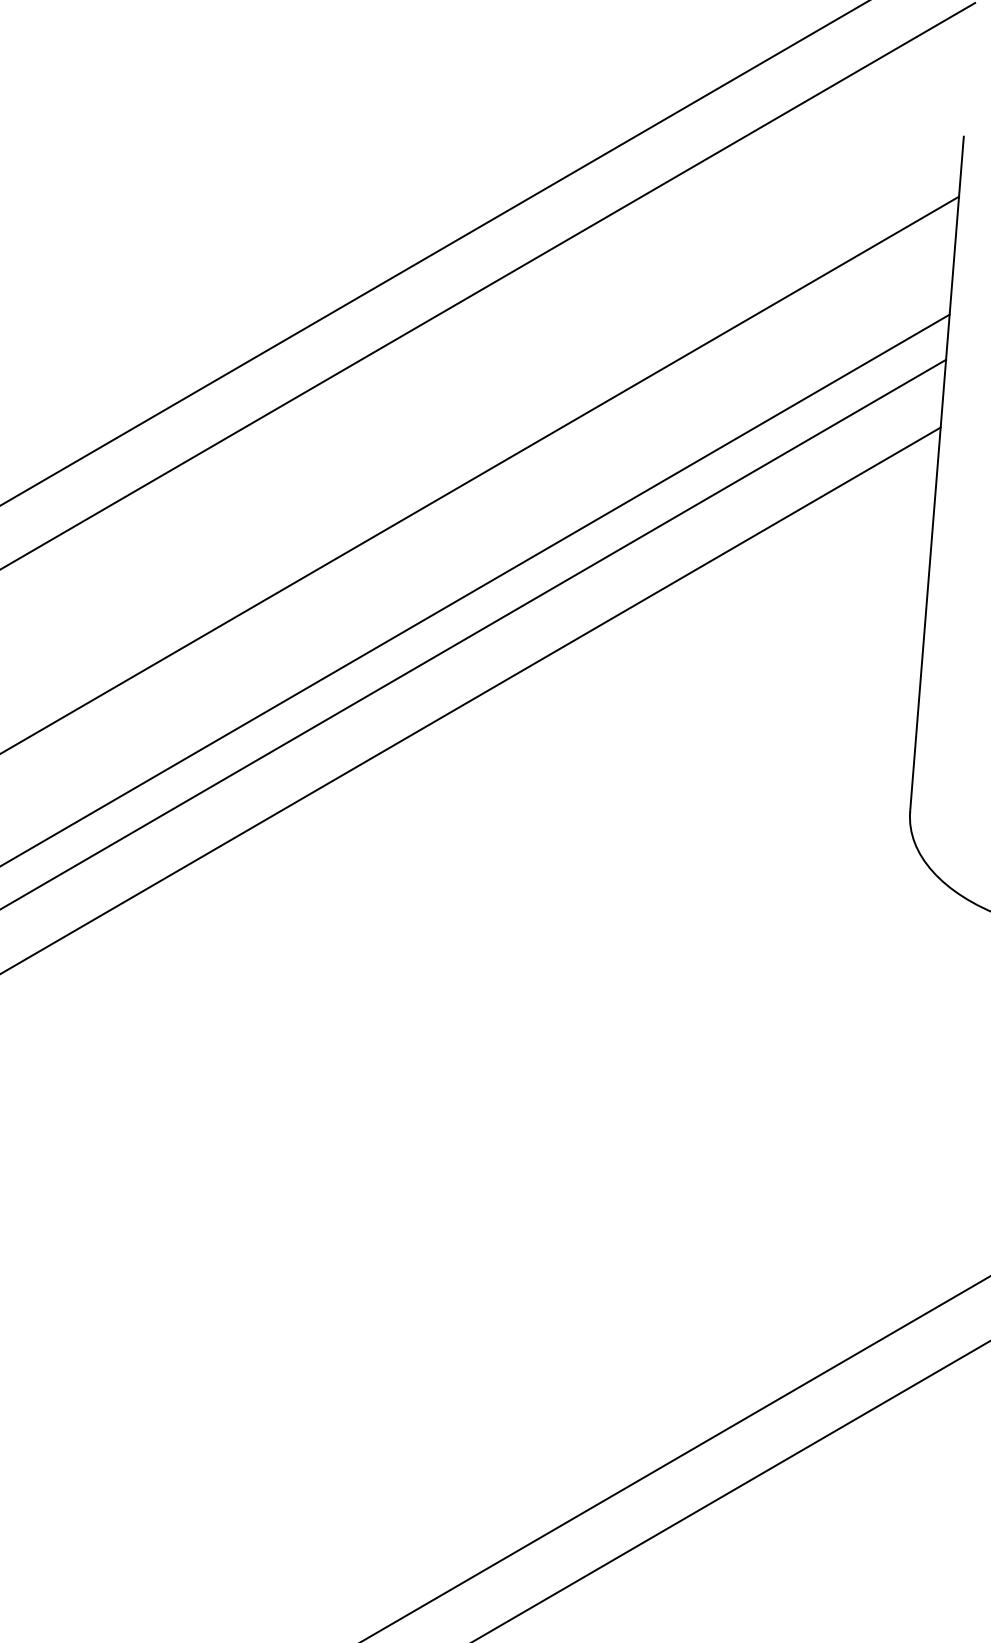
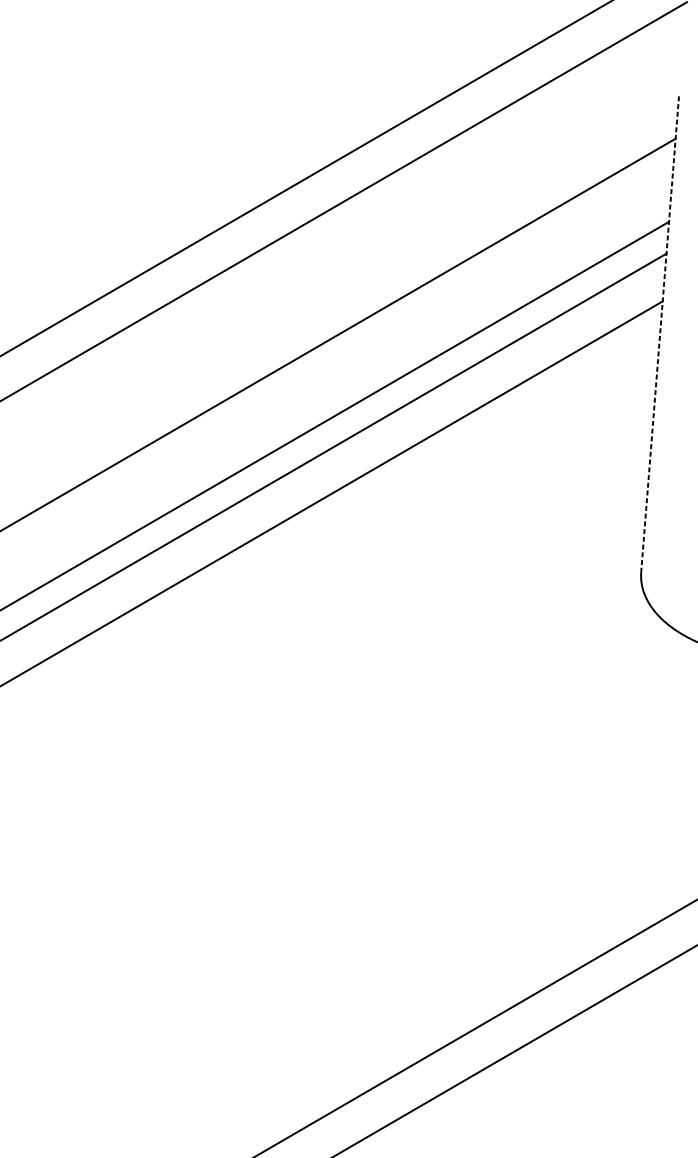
line: (936, 474) -> (659, 334), solid -> dashed

